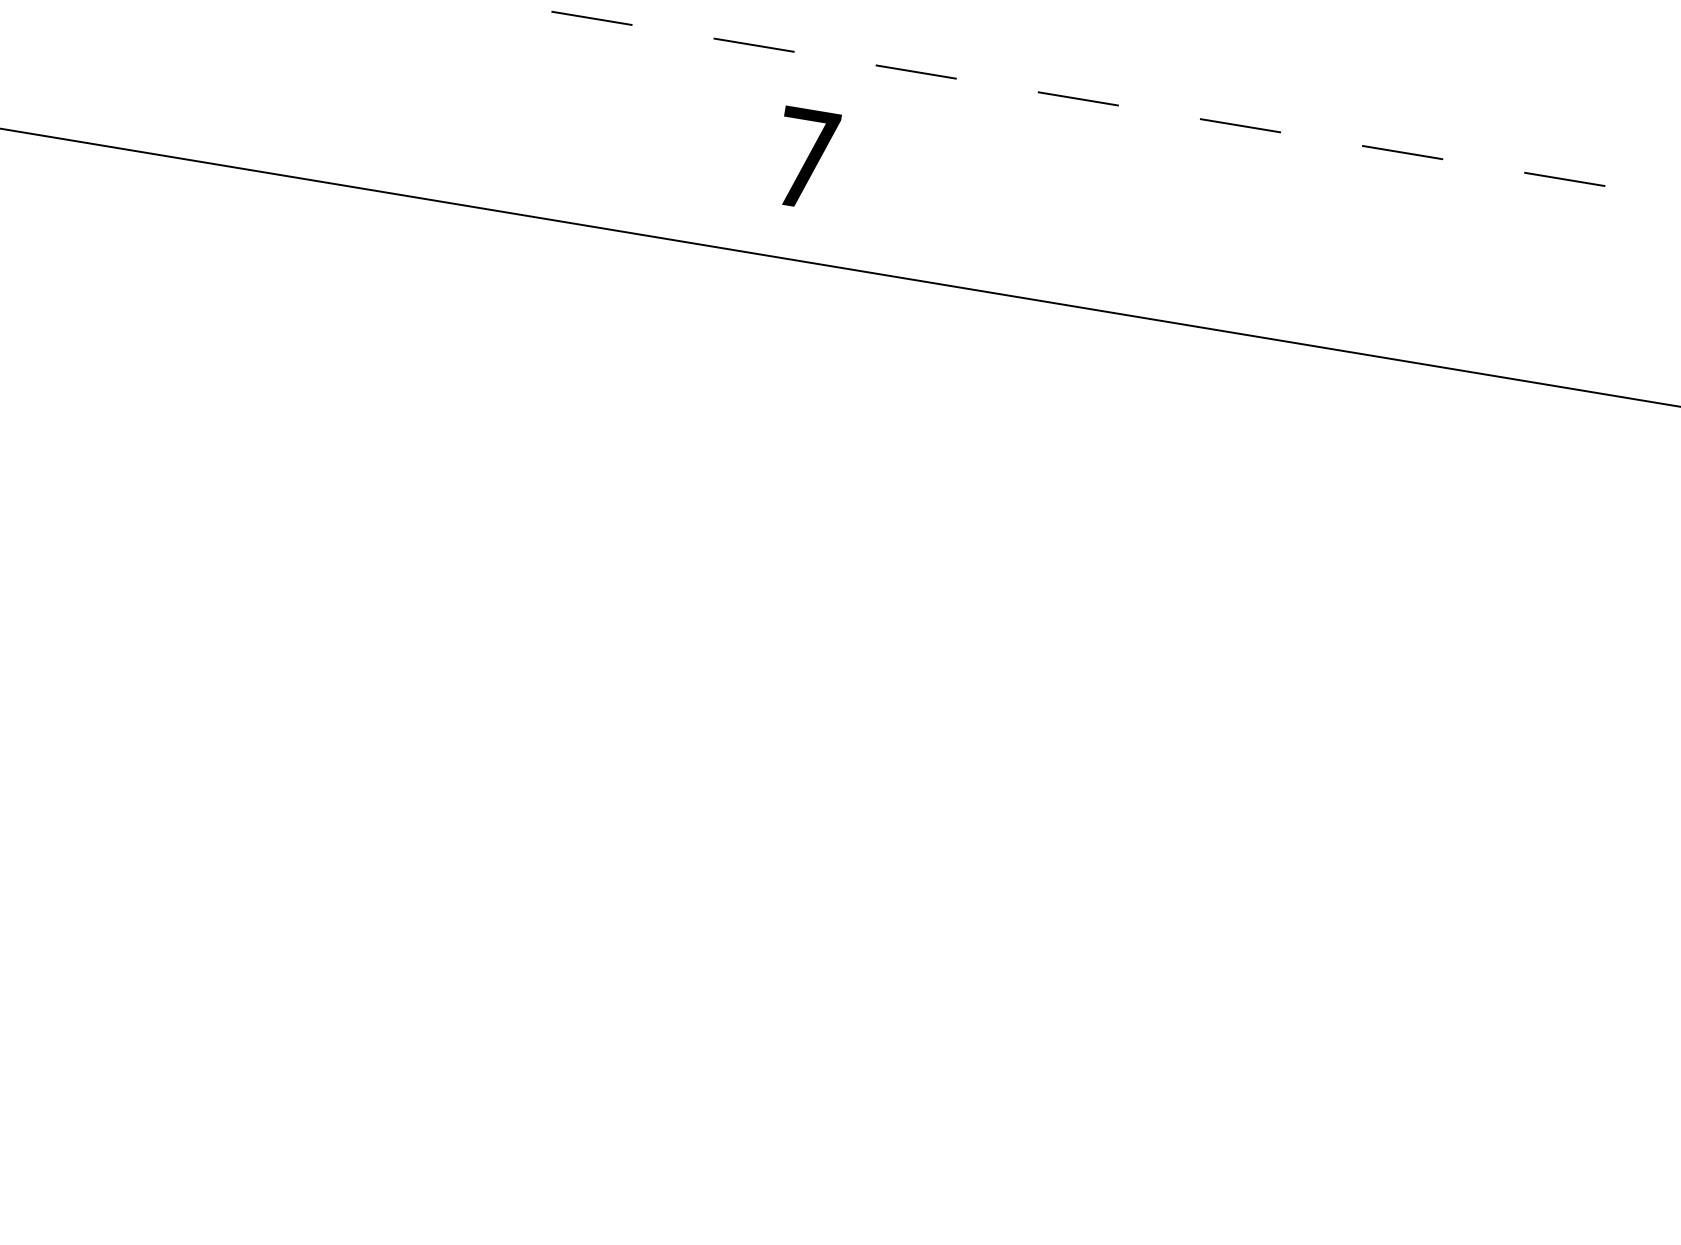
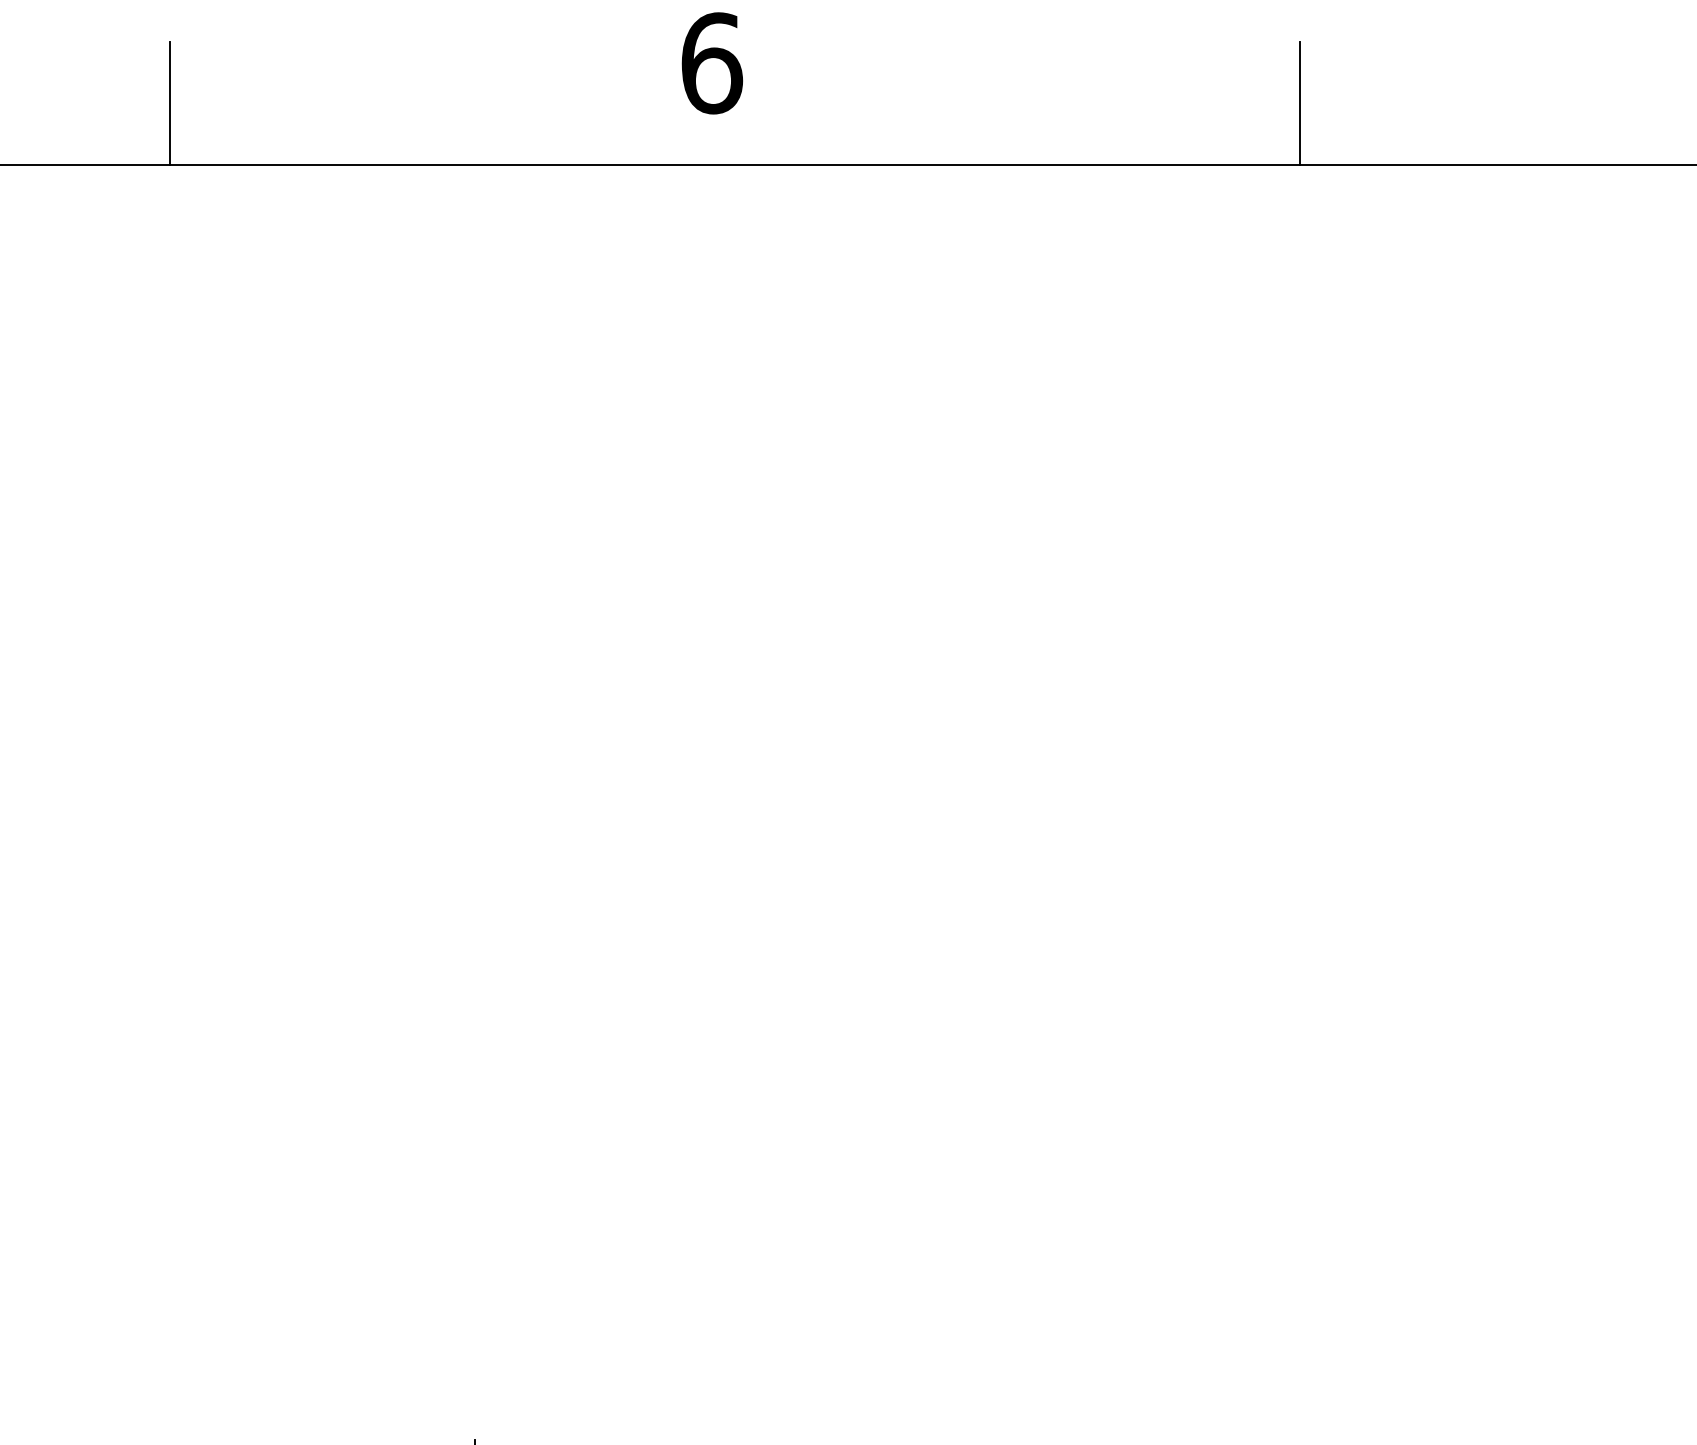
line: (264, 109) -> (169, 103), added
text: (806, 158) -> (712, 63), 7 -> 6
line: (1379, 294) -> (1299, 103), added

